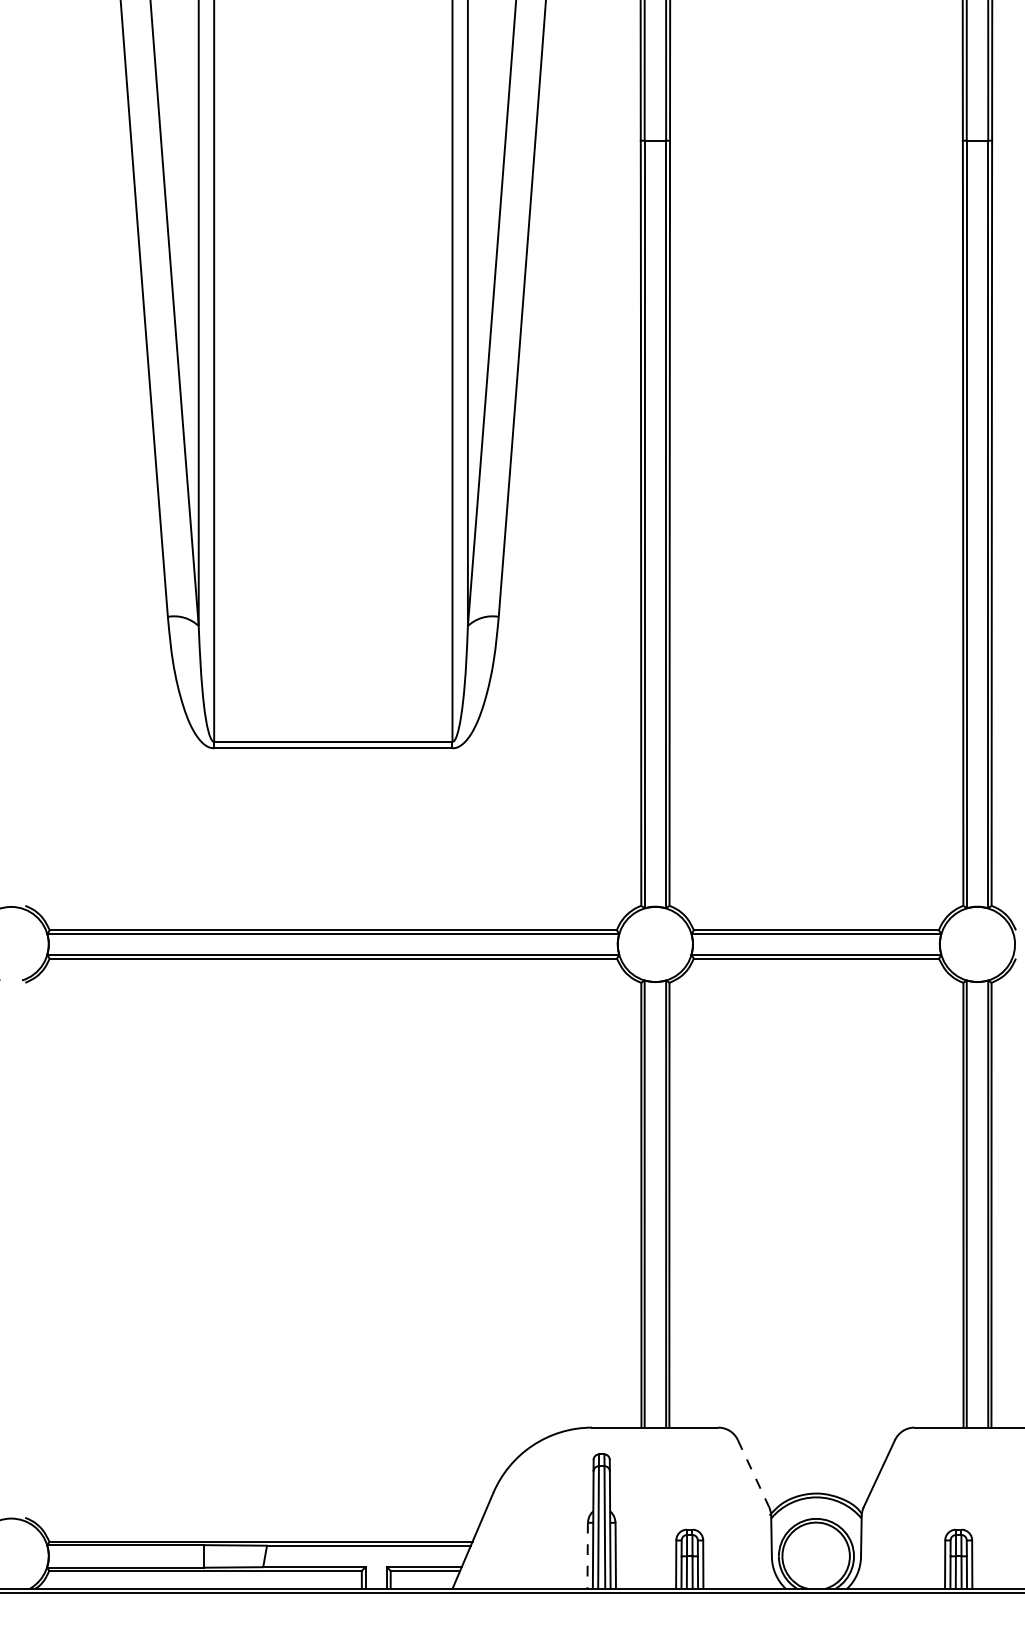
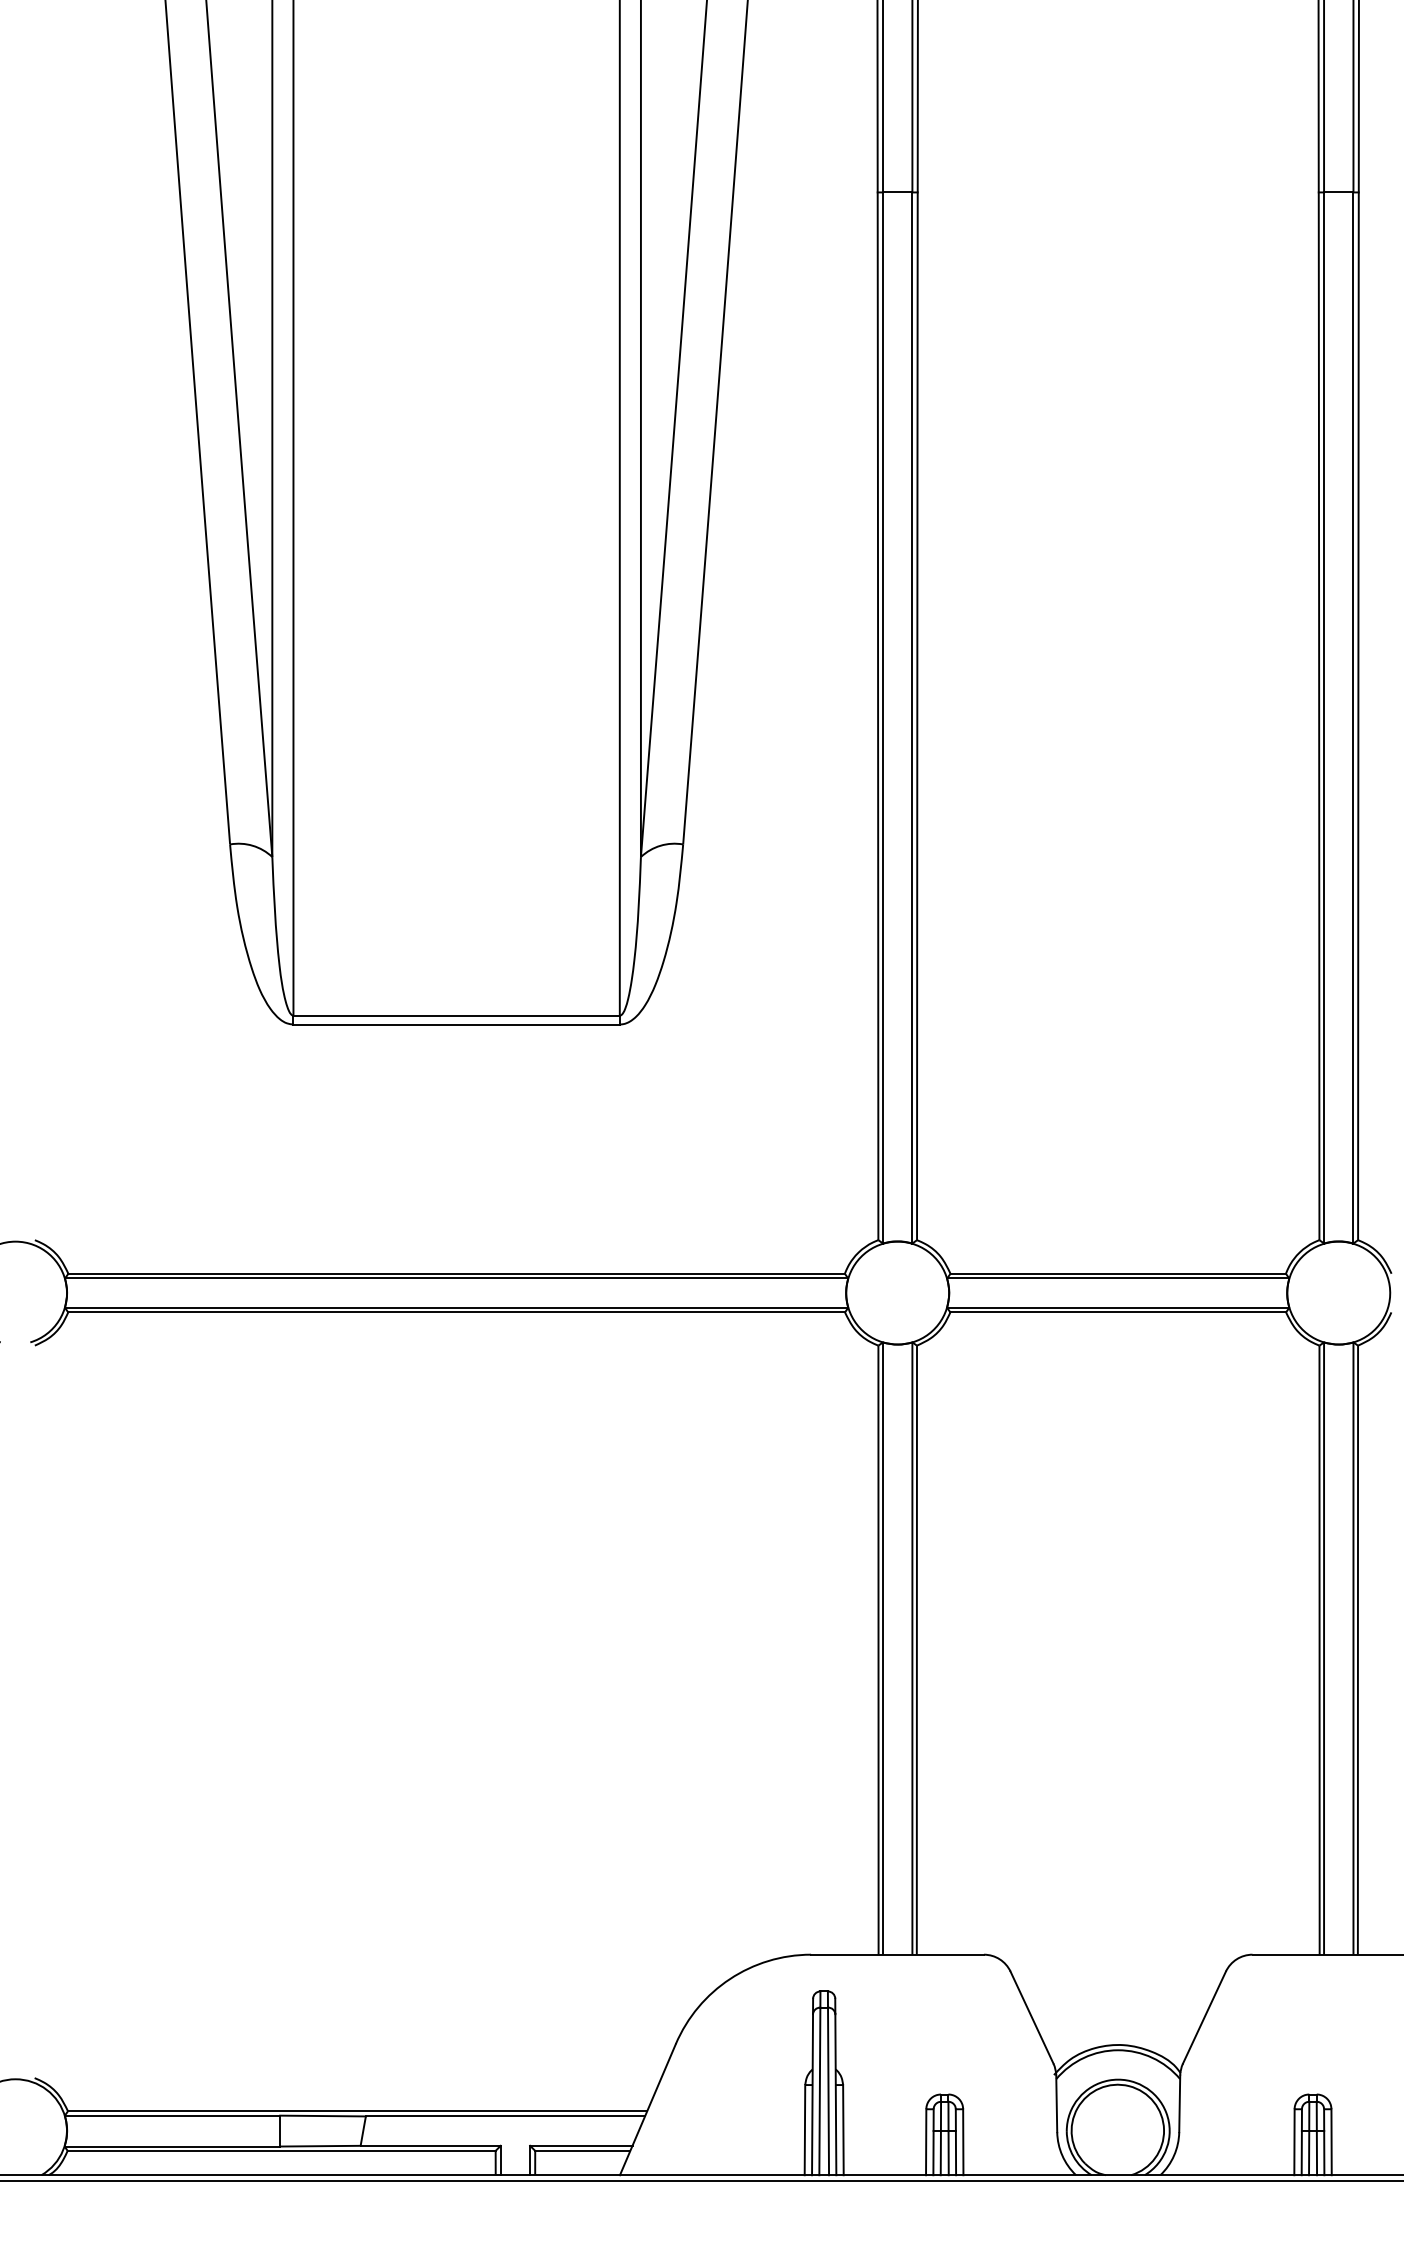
line: (753, 1474) -> (1032, 2018), dashed -> solid
line: (587, 1555) -> (804, 2129), dashed -> solid

